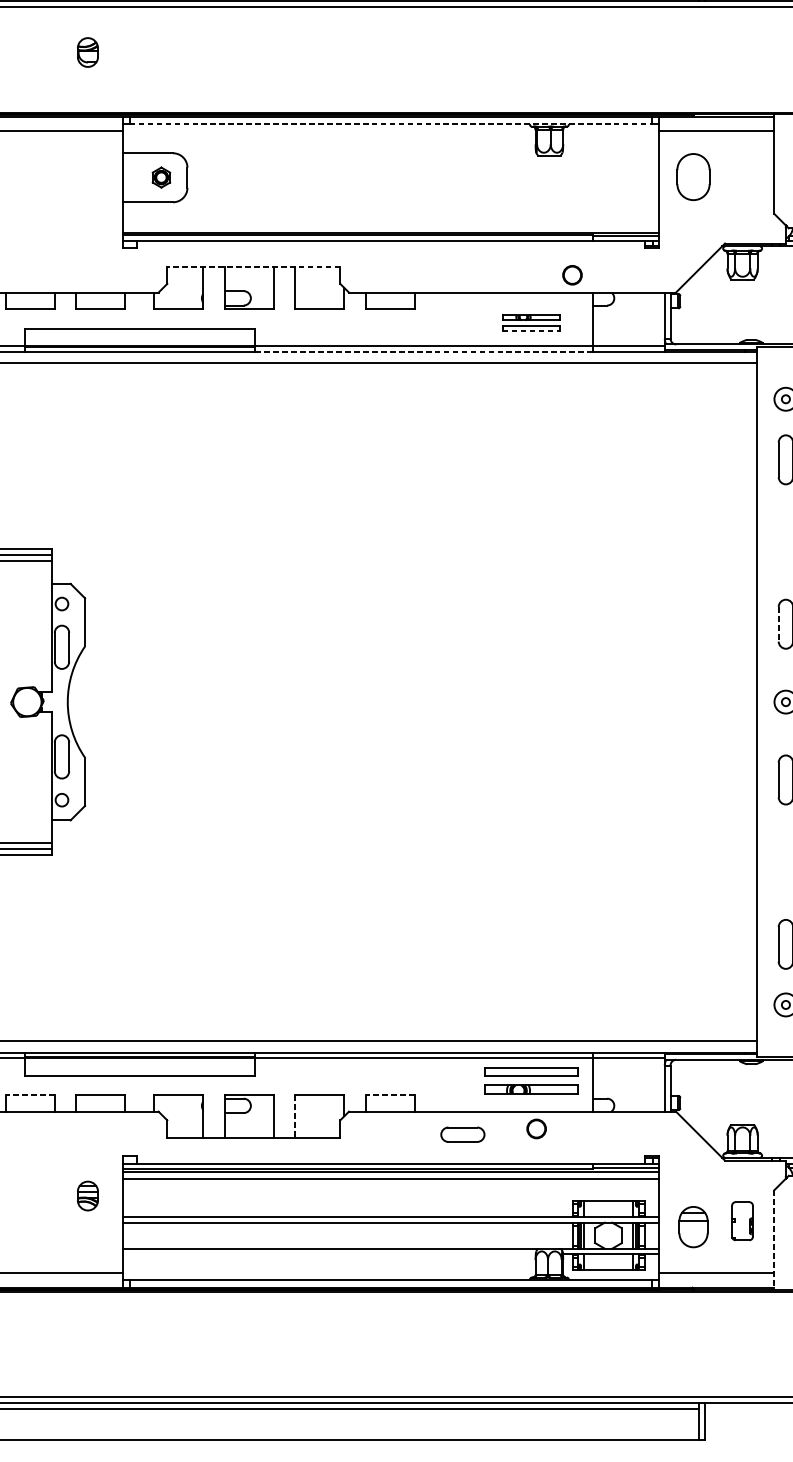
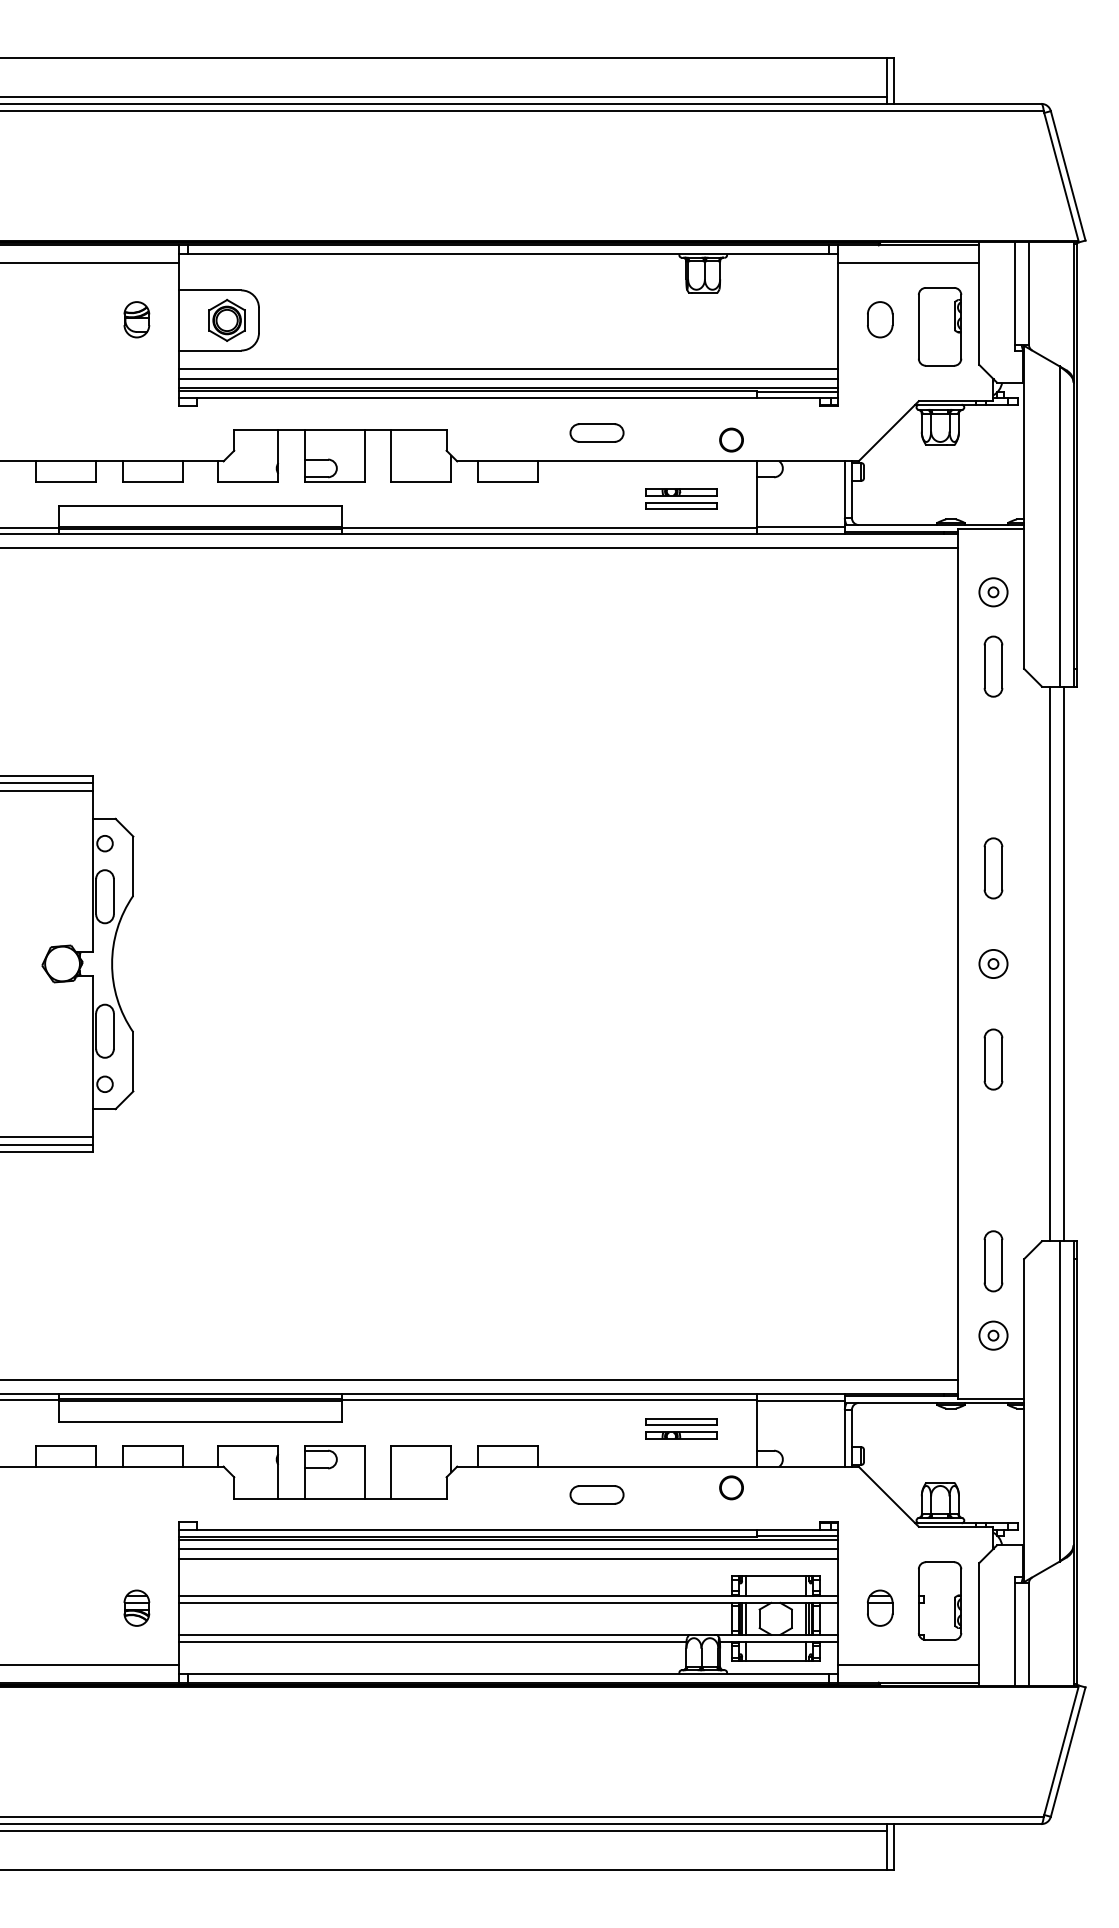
part: (87, 52) -> (136, 319), moved
line: (391, 124) -> (509, 254), dashed -> solid
part: (160, 176) -> (226, 319), size x1.67
part: (693, 176) -> (880, 319), size x0.62
part: (742, 182) -> (940, 326), added
line: (390, 217) -> (508, 369), added
line: (390, 225) -> (508, 379), added
line: (253, 266) -> (339, 429), dashed -> solid
part: (462, 269) -> (596, 432), added
line: (531, 331) -> (681, 509), dashed -> solid
line: (423, 351) -> (548, 533), dashed -> solid
line: (778, 624) -> (984, 868), dashed -> solid
part: (531, 1080) -> (681, 1428), size x0.62
line: (29, 1095) -> (65, 1446), dashed -> solid
line: (389, 1095) -> (507, 1446), dashed -> solid
line: (295, 1116) -> (391, 1472), dashed -> solid
circle: (536, 1128) -> (731, 1487), moved
line: (390, 1186) -> (508, 1558), added
part: (87, 1195) -> (136, 1607), moved
part: (742, 1220) -> (940, 1600), size x1.67
part: (693, 1226) -> (880, 1607), size x0.71
line: (774, 1240) -> (979, 1624), dashed -> solid
line: (328, 1254) -> (432, 1641), added

